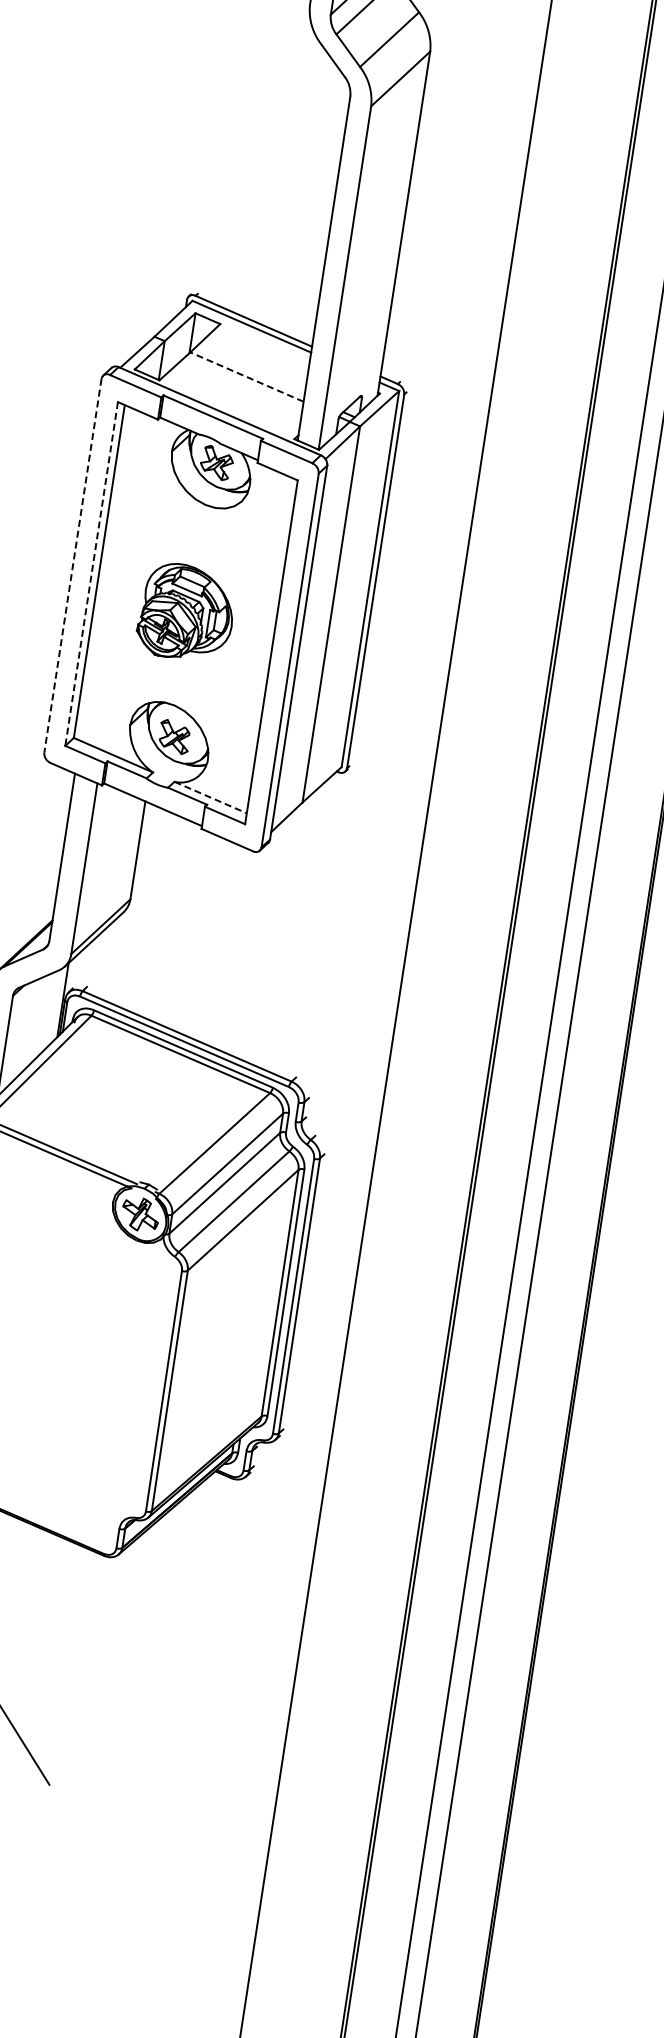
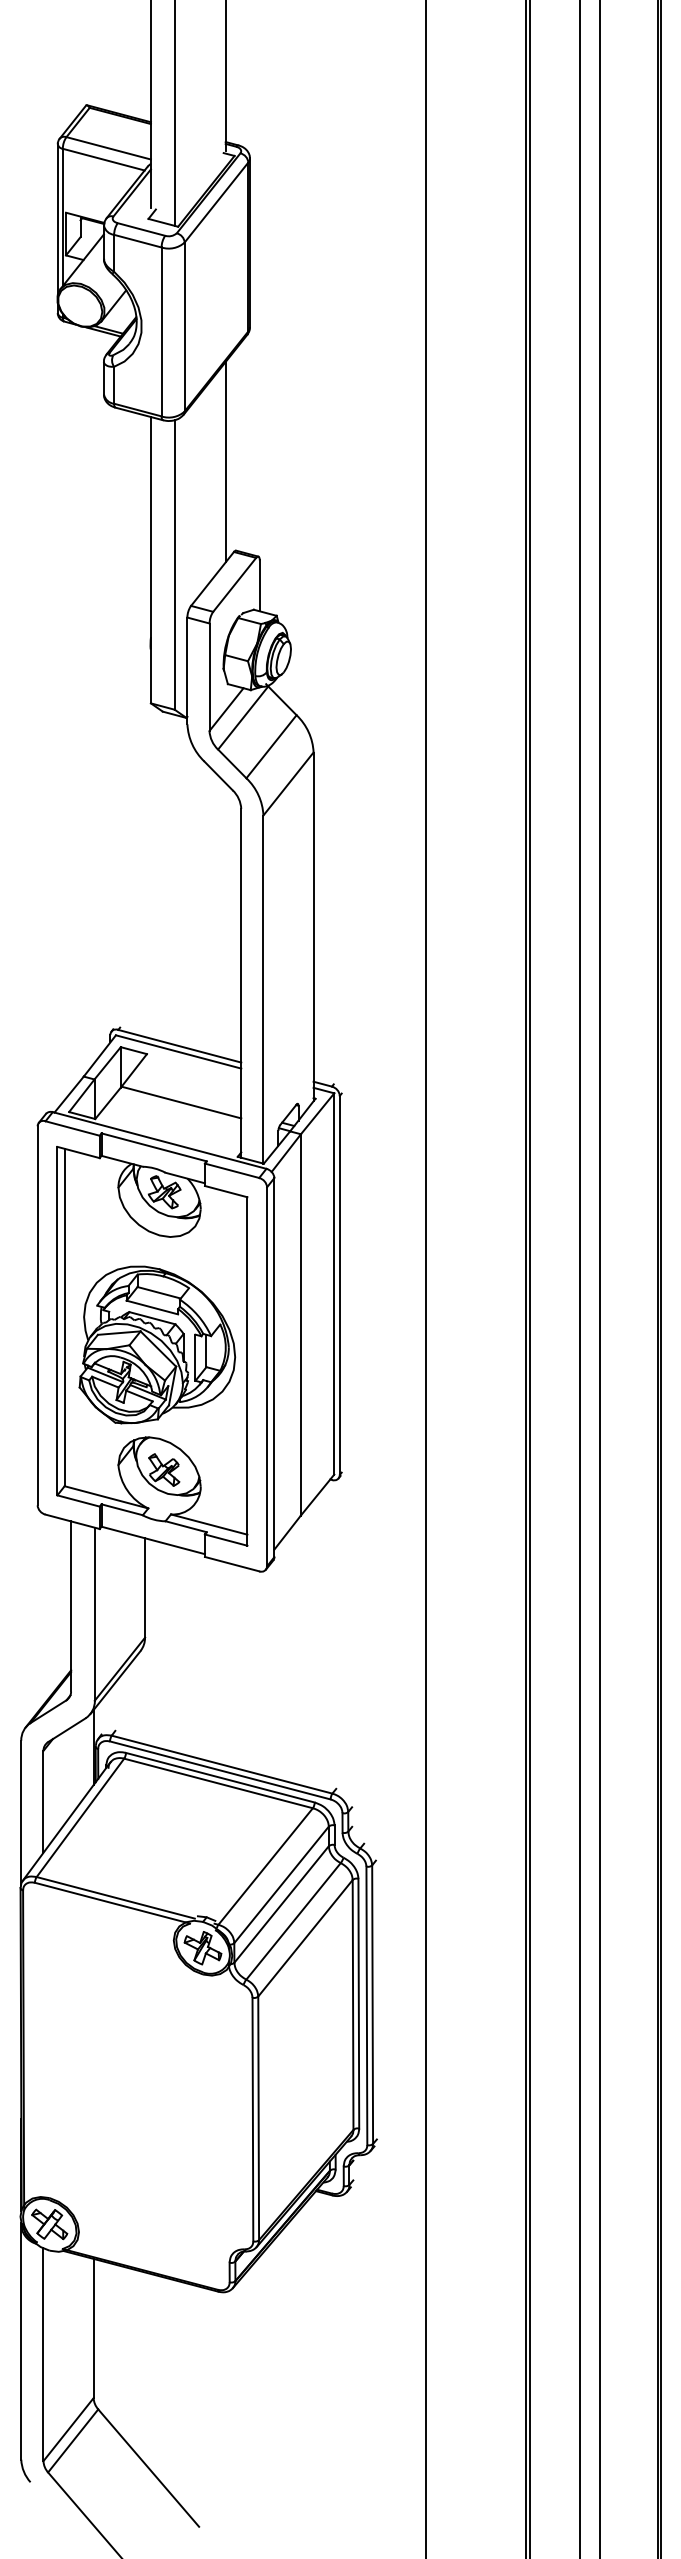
line: (247, 377) -> (181, 1102), dashed -> solid
line: (72, 565) -> (37, 1315), dashed -> solid
line: (91, 574) -> (57, 1321), dashed -> solid
part: (186, 612) -> (157, 1344), size x1.67
line: (210, 797) -> (209, 1524), dashed -> solid

